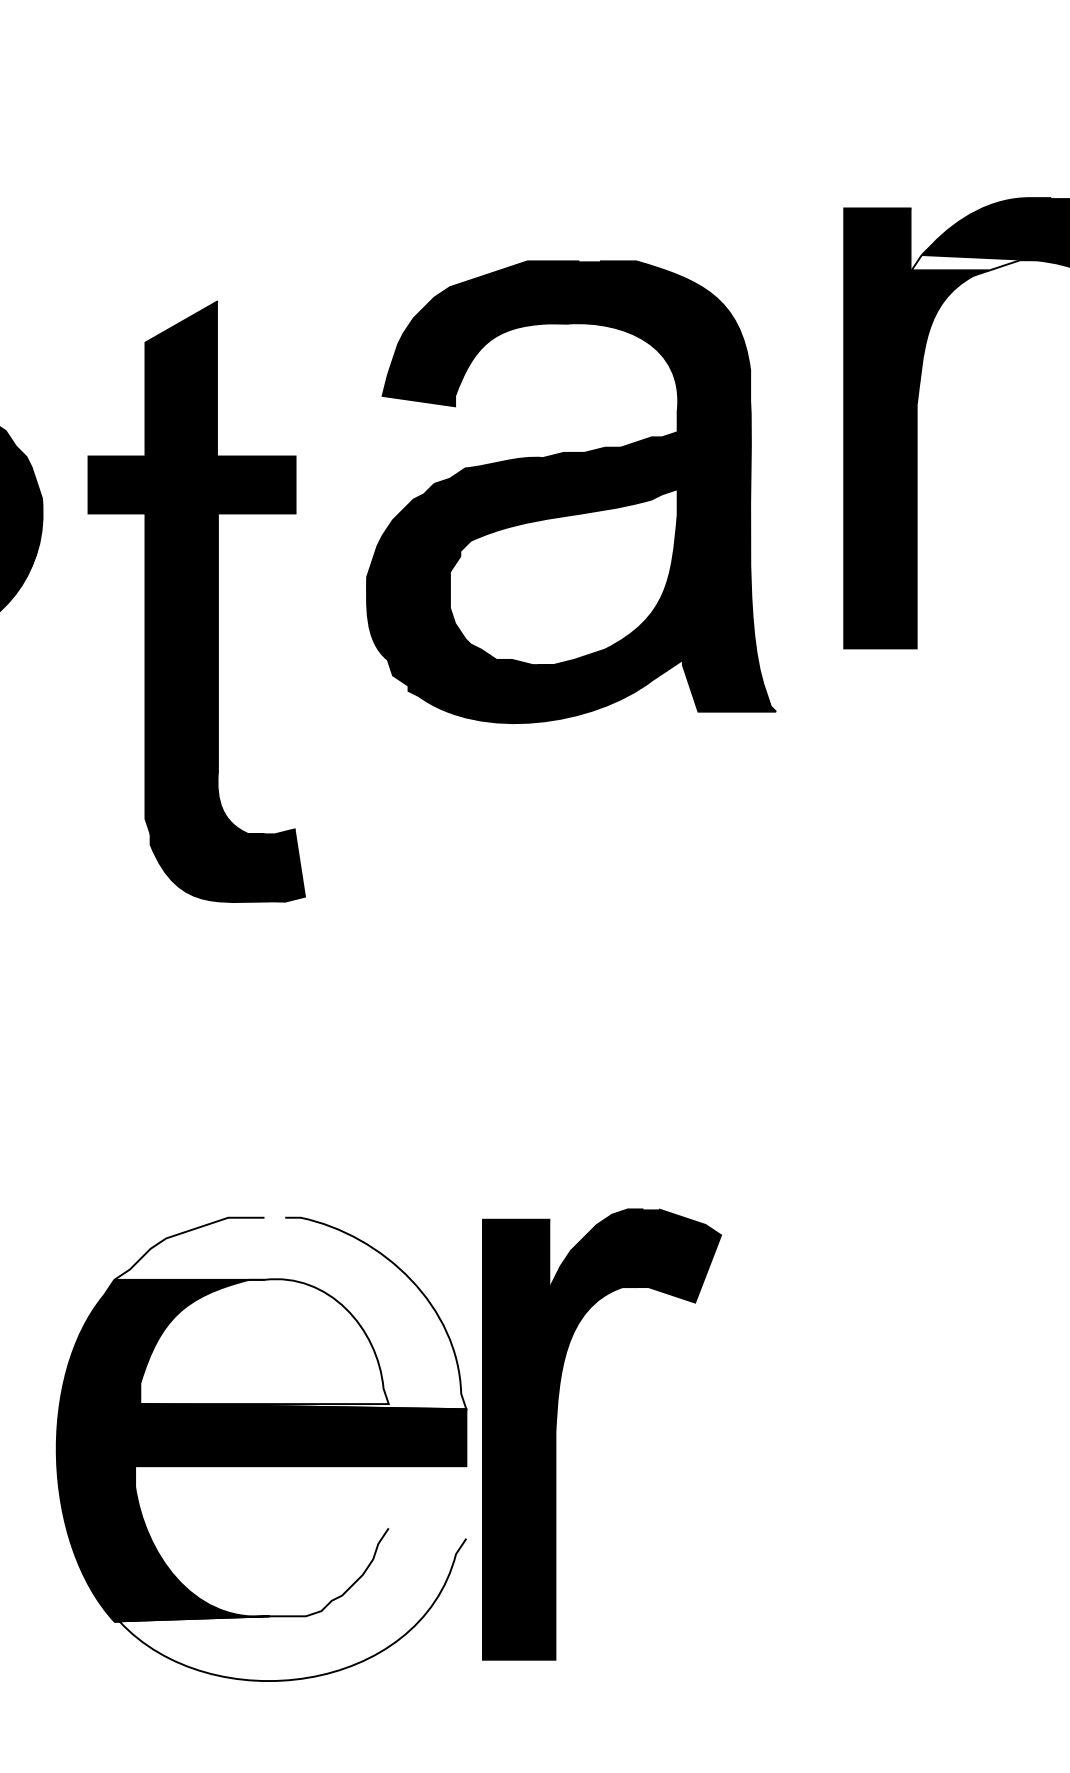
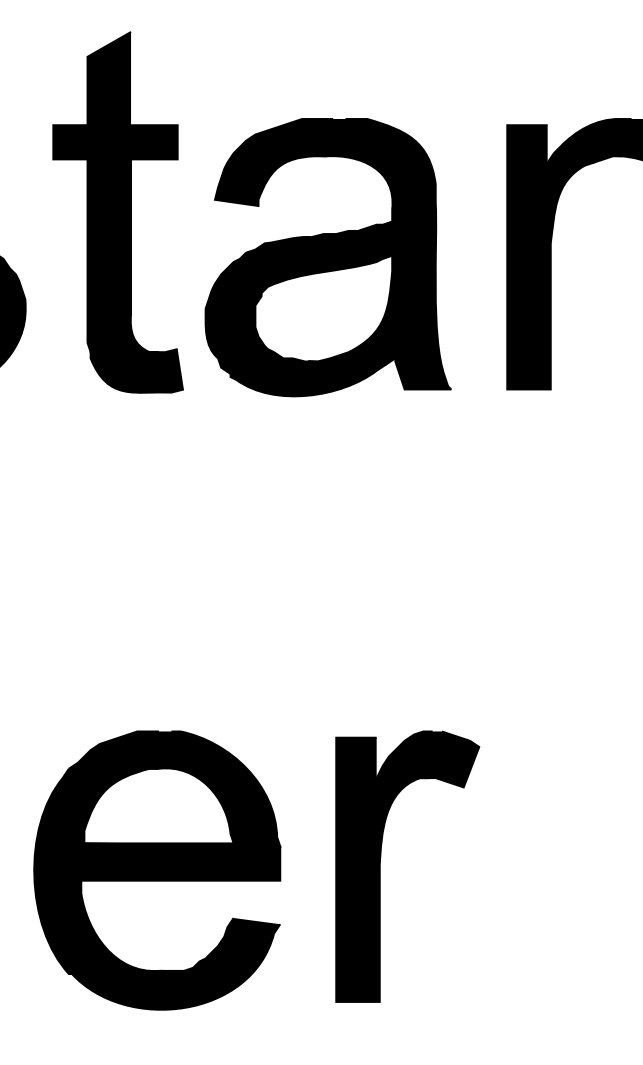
fill: (972, 262) -> (584, 157), added
part: (569, 491) -> (327, 257), moved
part: (195, 601) -> (117, 212), moved
fill: (290, 1312) -> (174, 788), added
part: (556, 1434) -> (380, 866), moved
fill: (290, 1604) -> (174, 963), added

